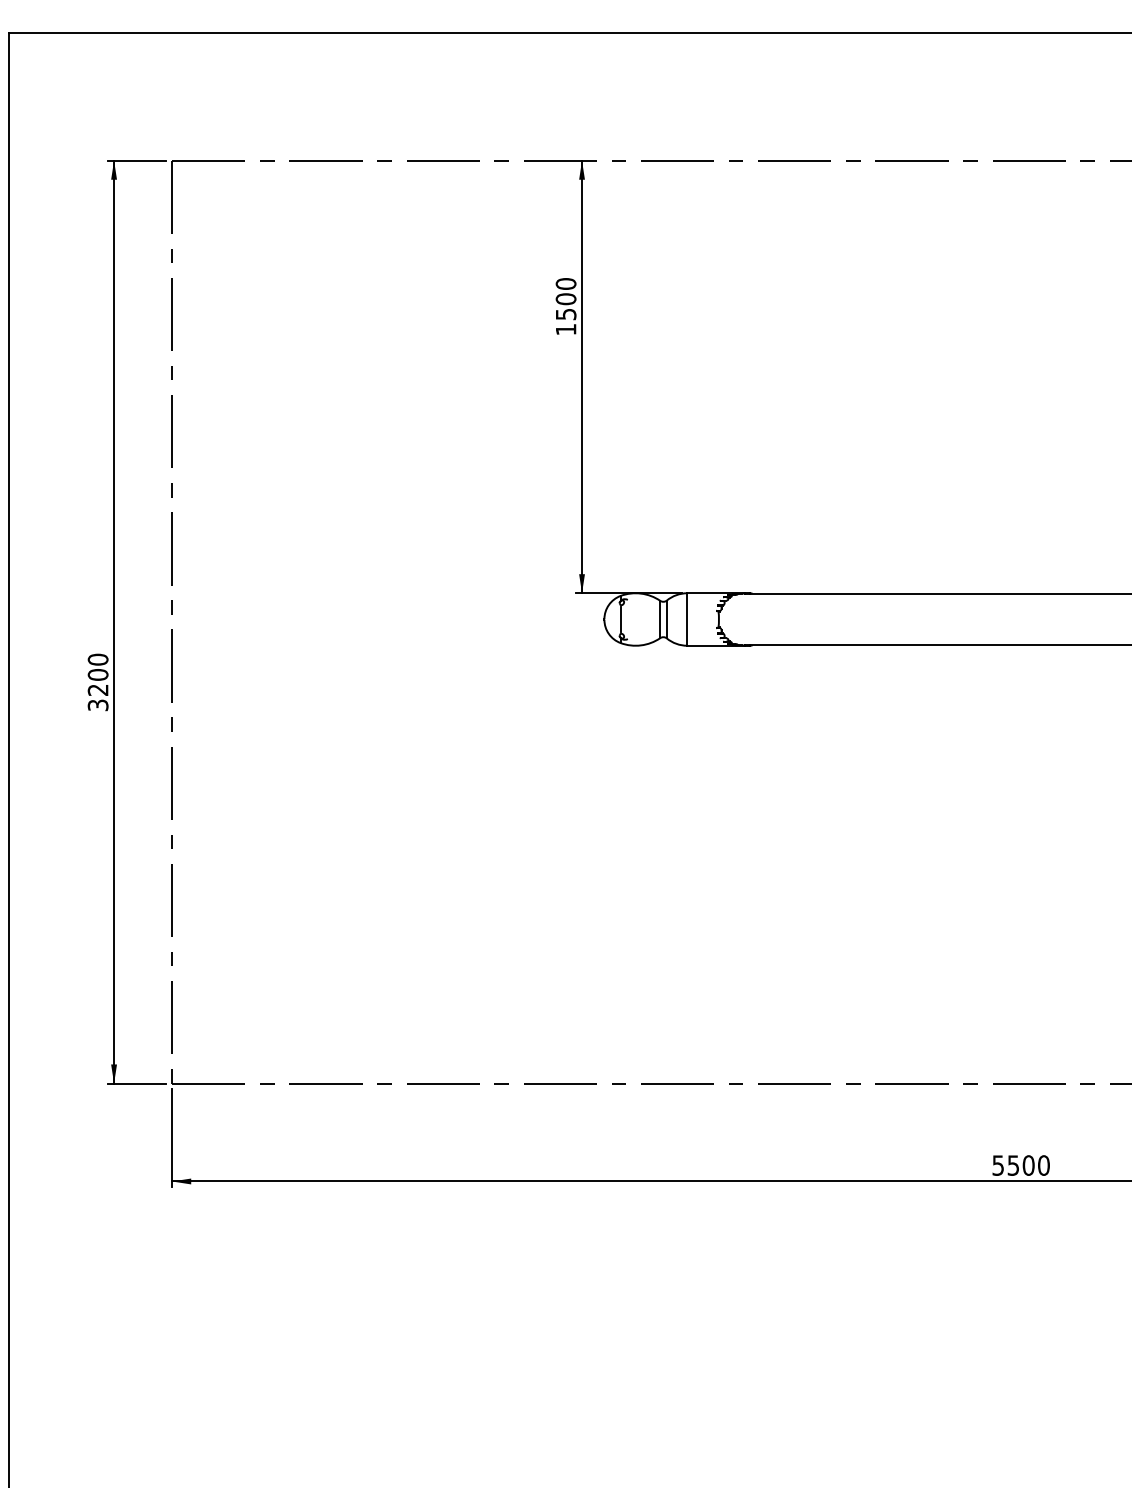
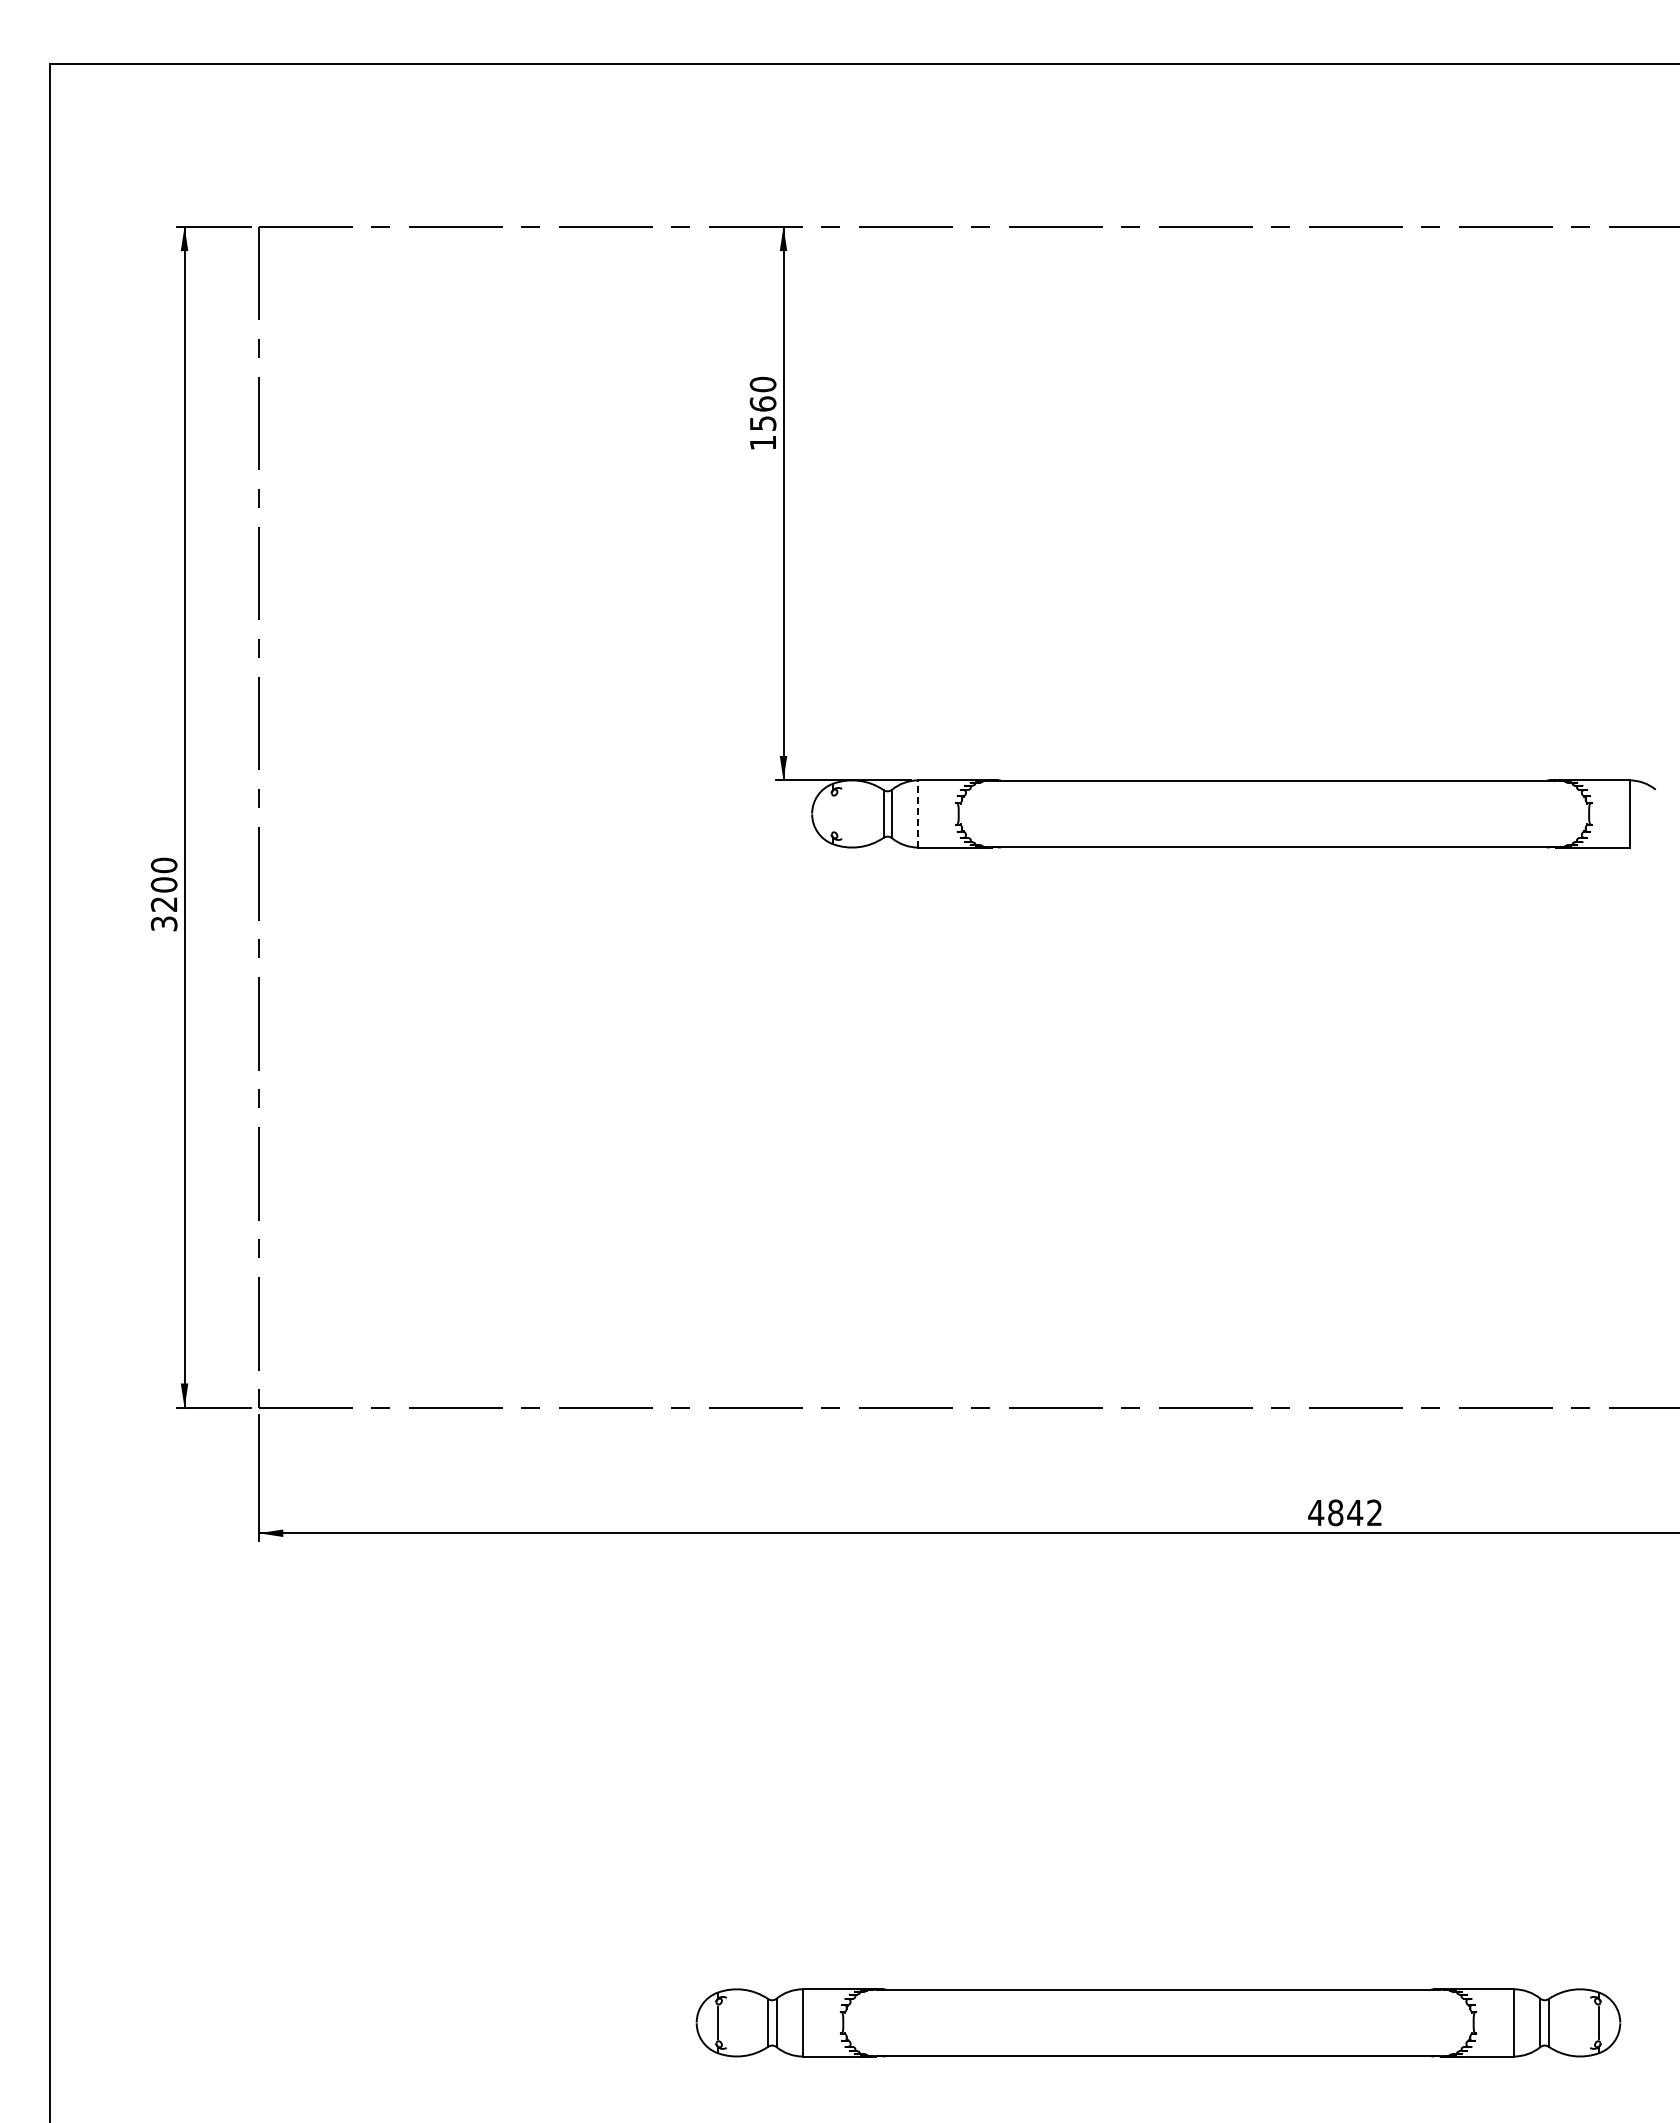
text: (565, 298) -> (762, 403), 1500 -> 1560
line: (620, 619) -> (832, 813), removed
line: (687, 619) -> (918, 813), solid -> dashed
text: (1021, 1165) -> (1345, 1512), 5500 -> 4842

